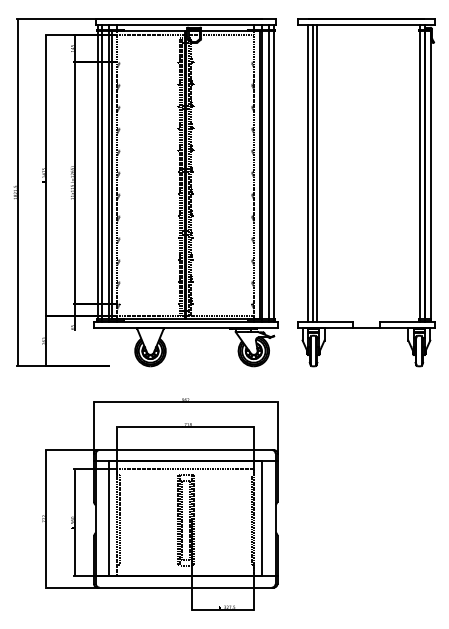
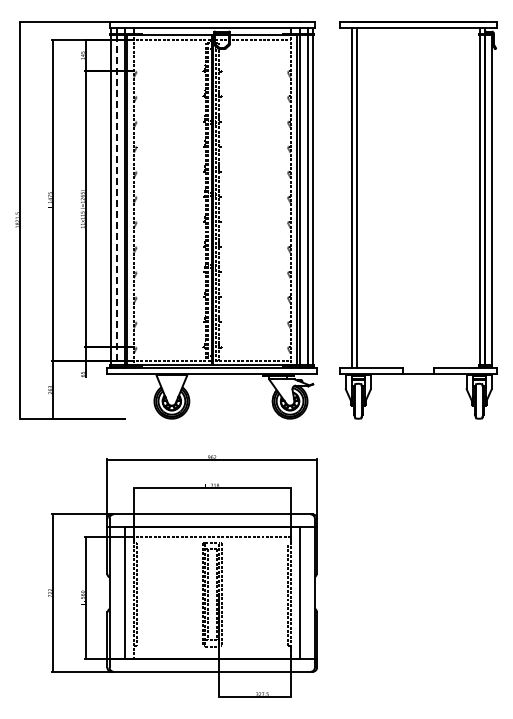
line: (317, 173) -> (362, 198), removed
line: (102, 175) -> (116, 200), solid -> dashed

